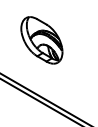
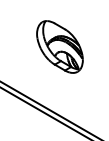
part: (41, 40) -> (59, 47), moved

